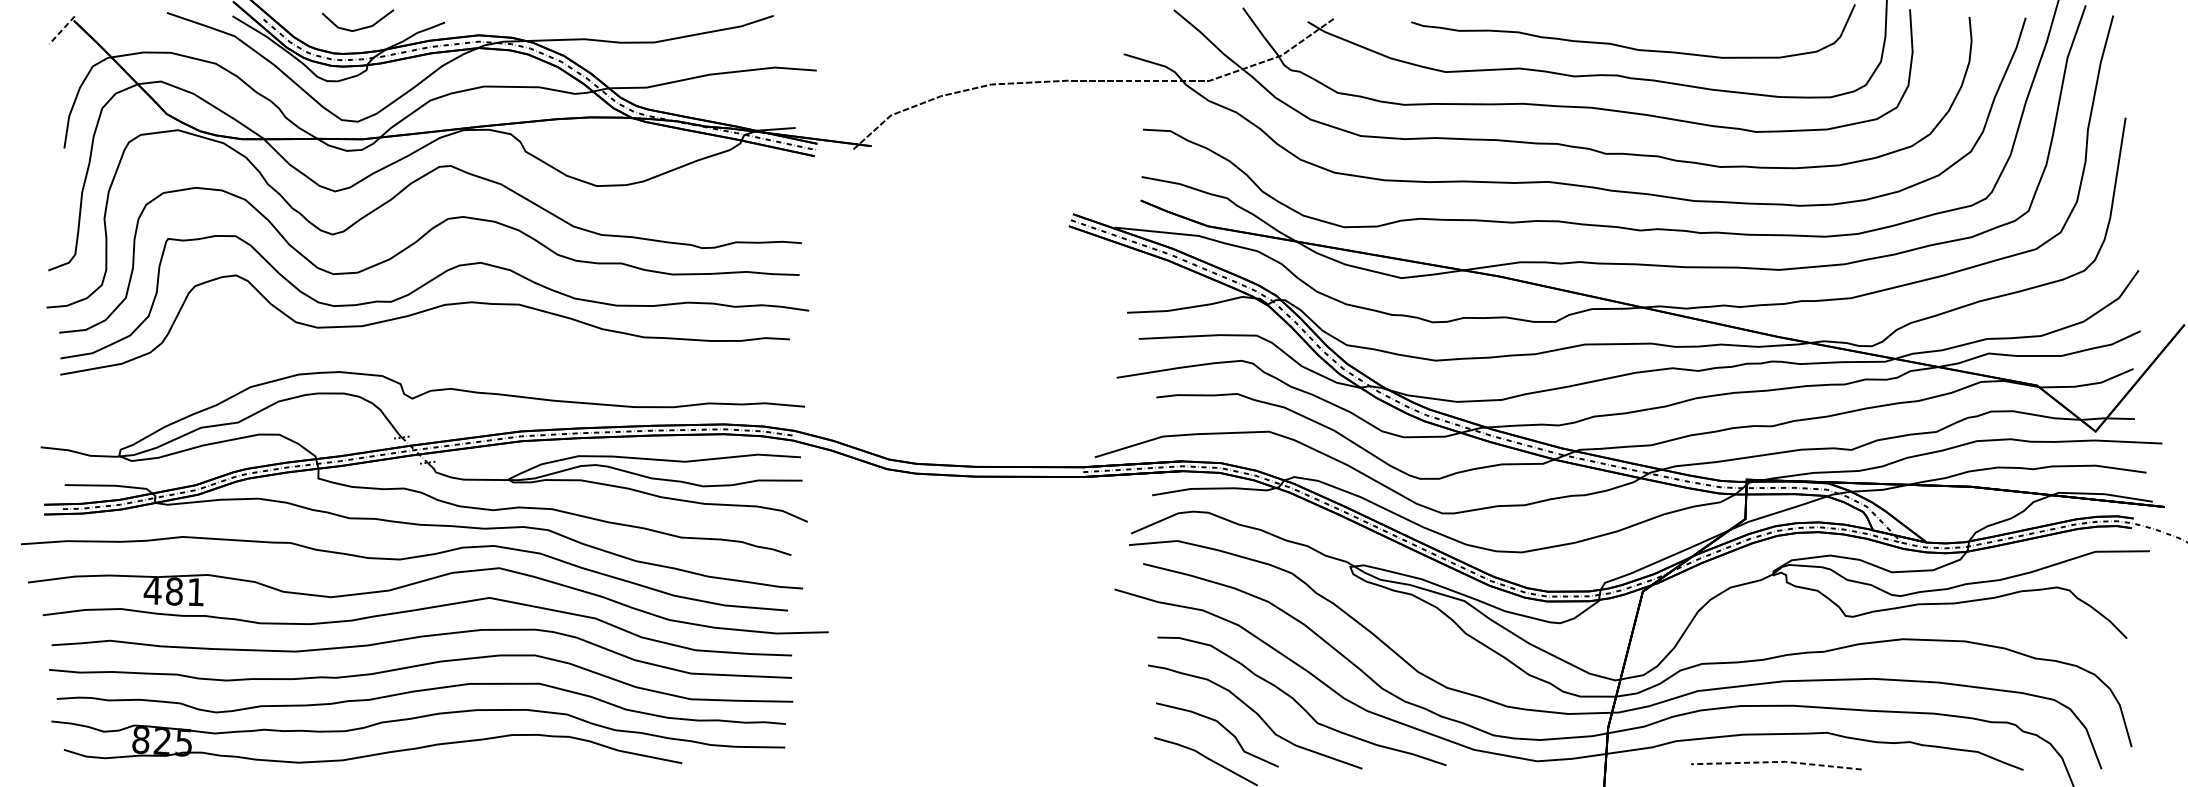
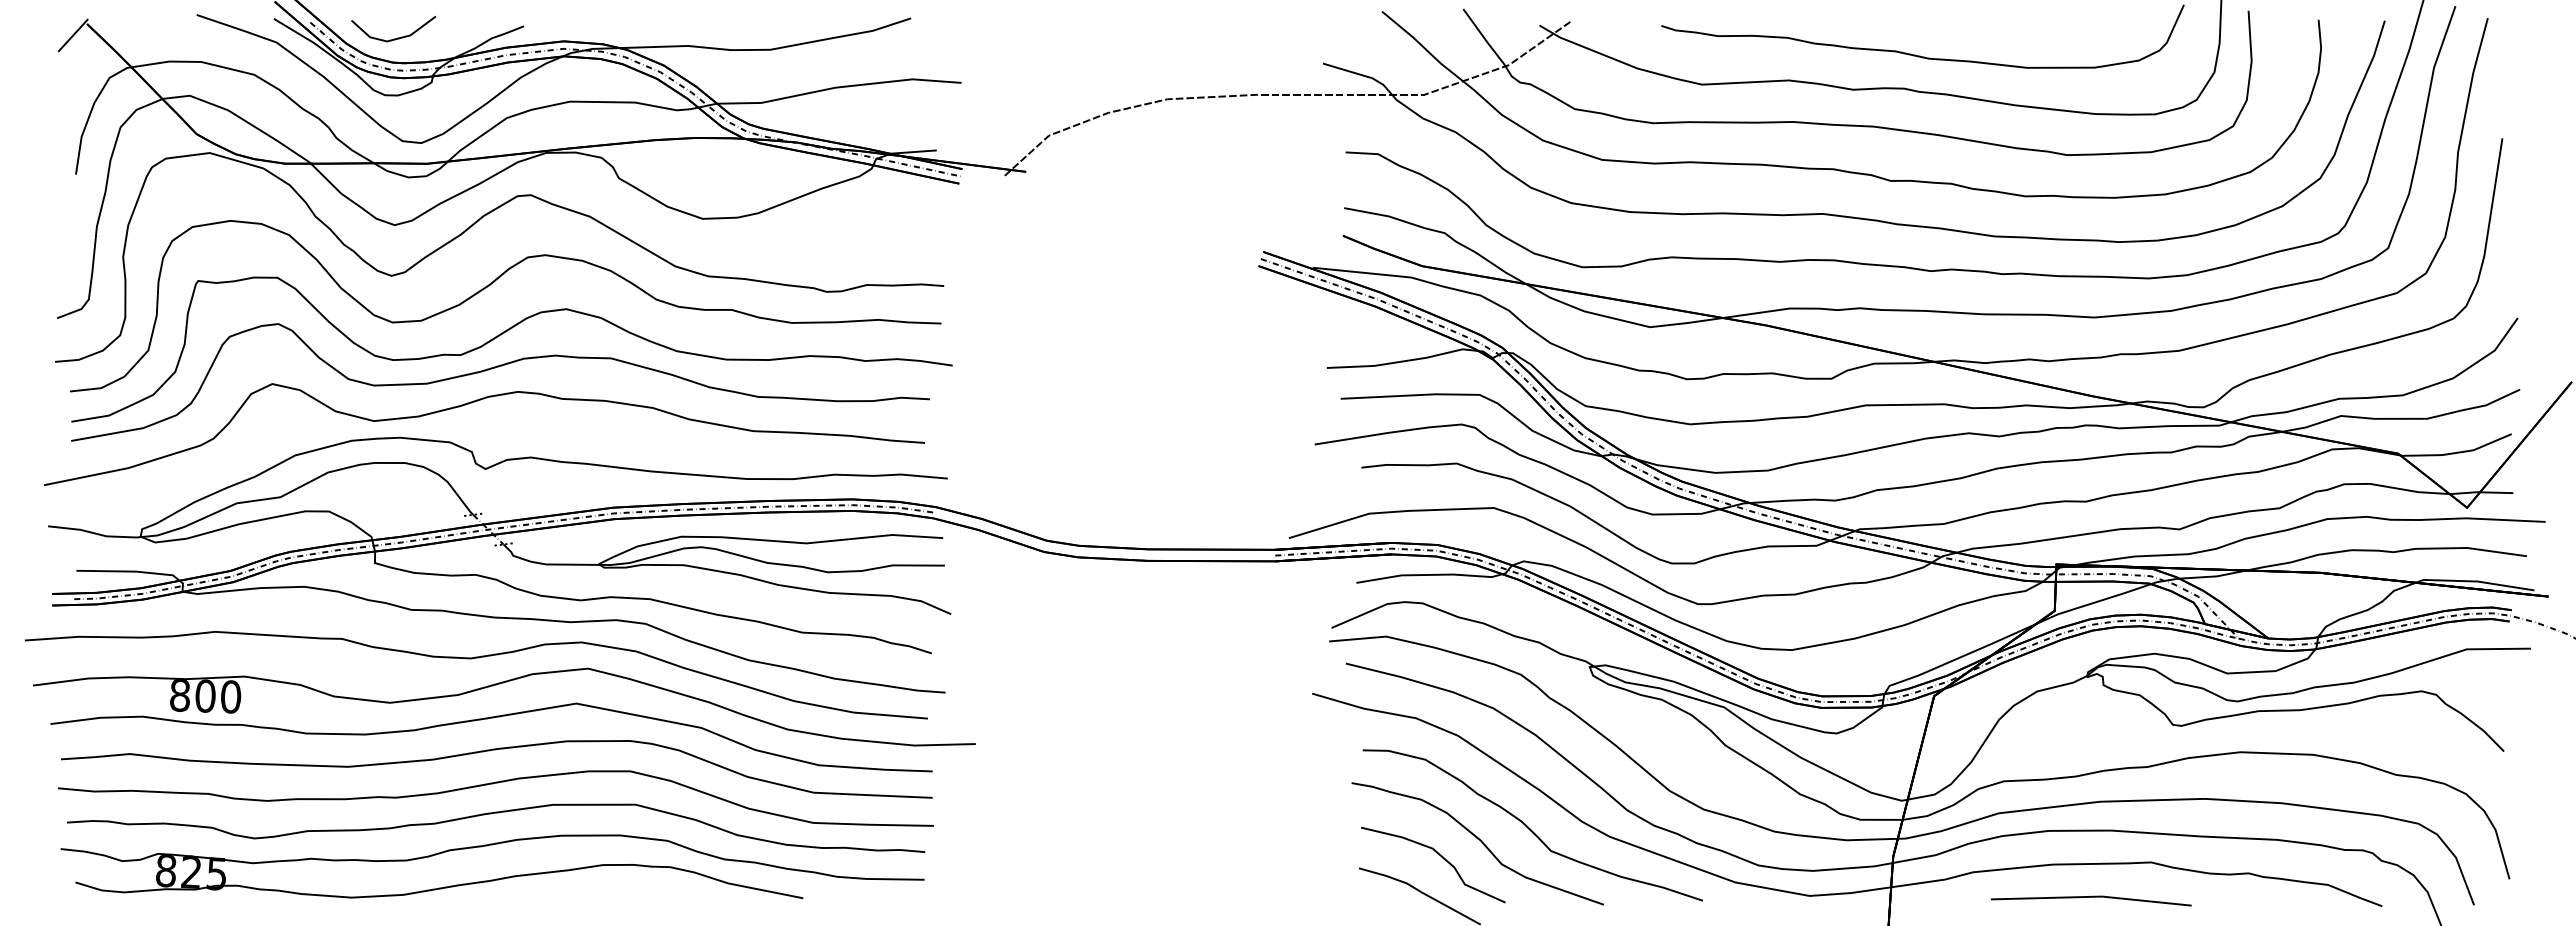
line: (361, 27) -> (397, 37), moved
line: (61, 30) -> (72, 35), dashed -> solid
curve: (402, 342) -> (474, 402), added
text: (174, 591) -> (205, 696), 481 -> 800
line: (1777, 761) -> (2092, 896), dashed -> solid

